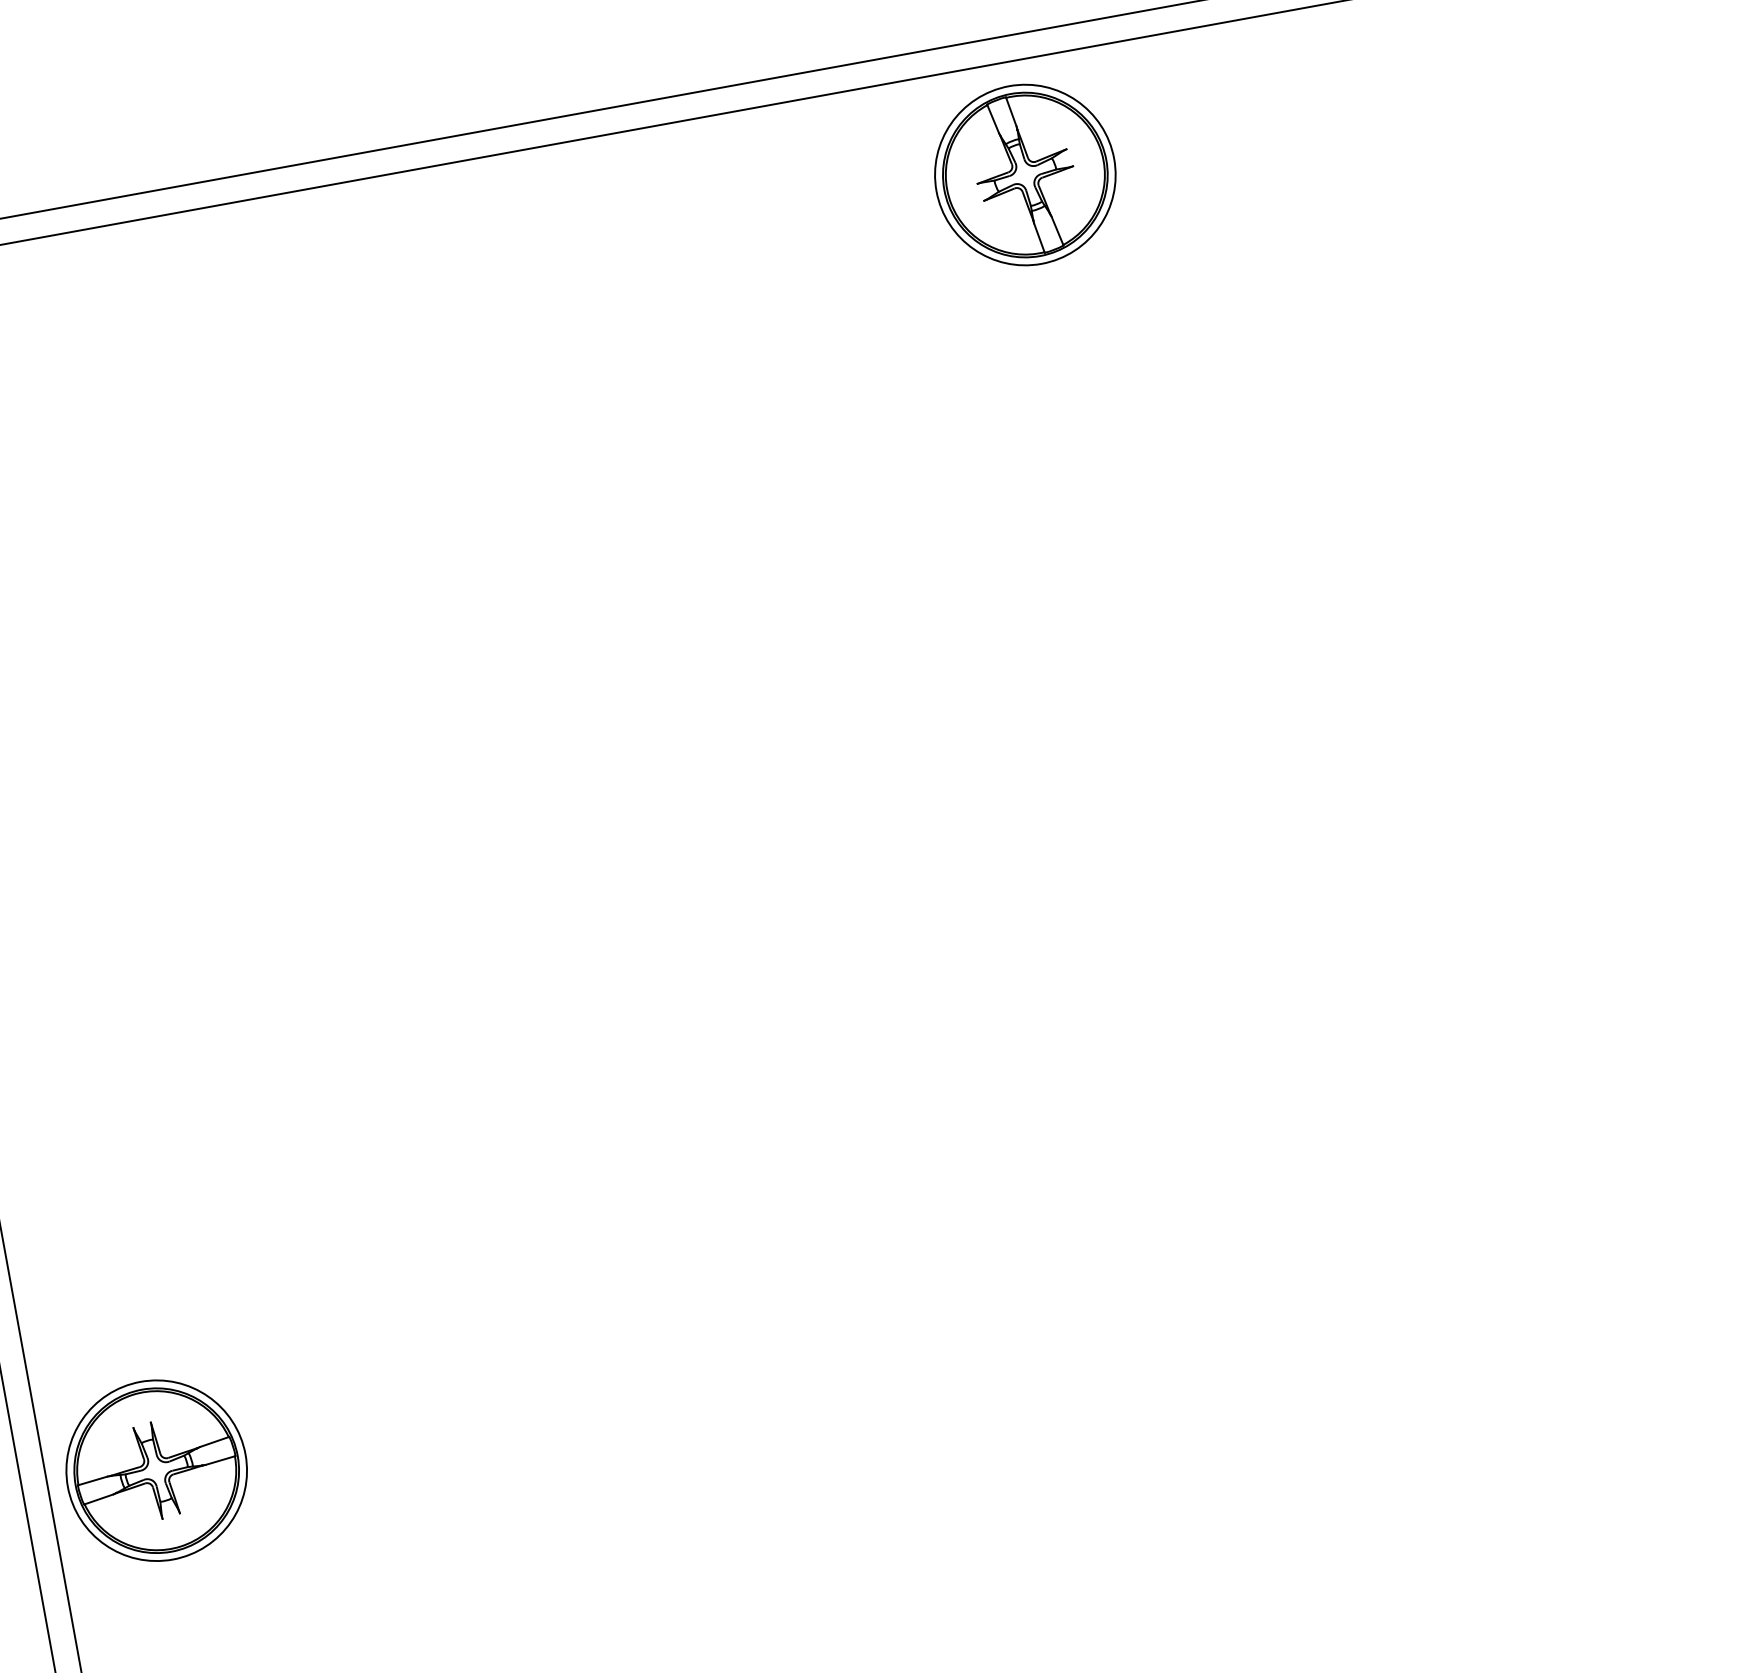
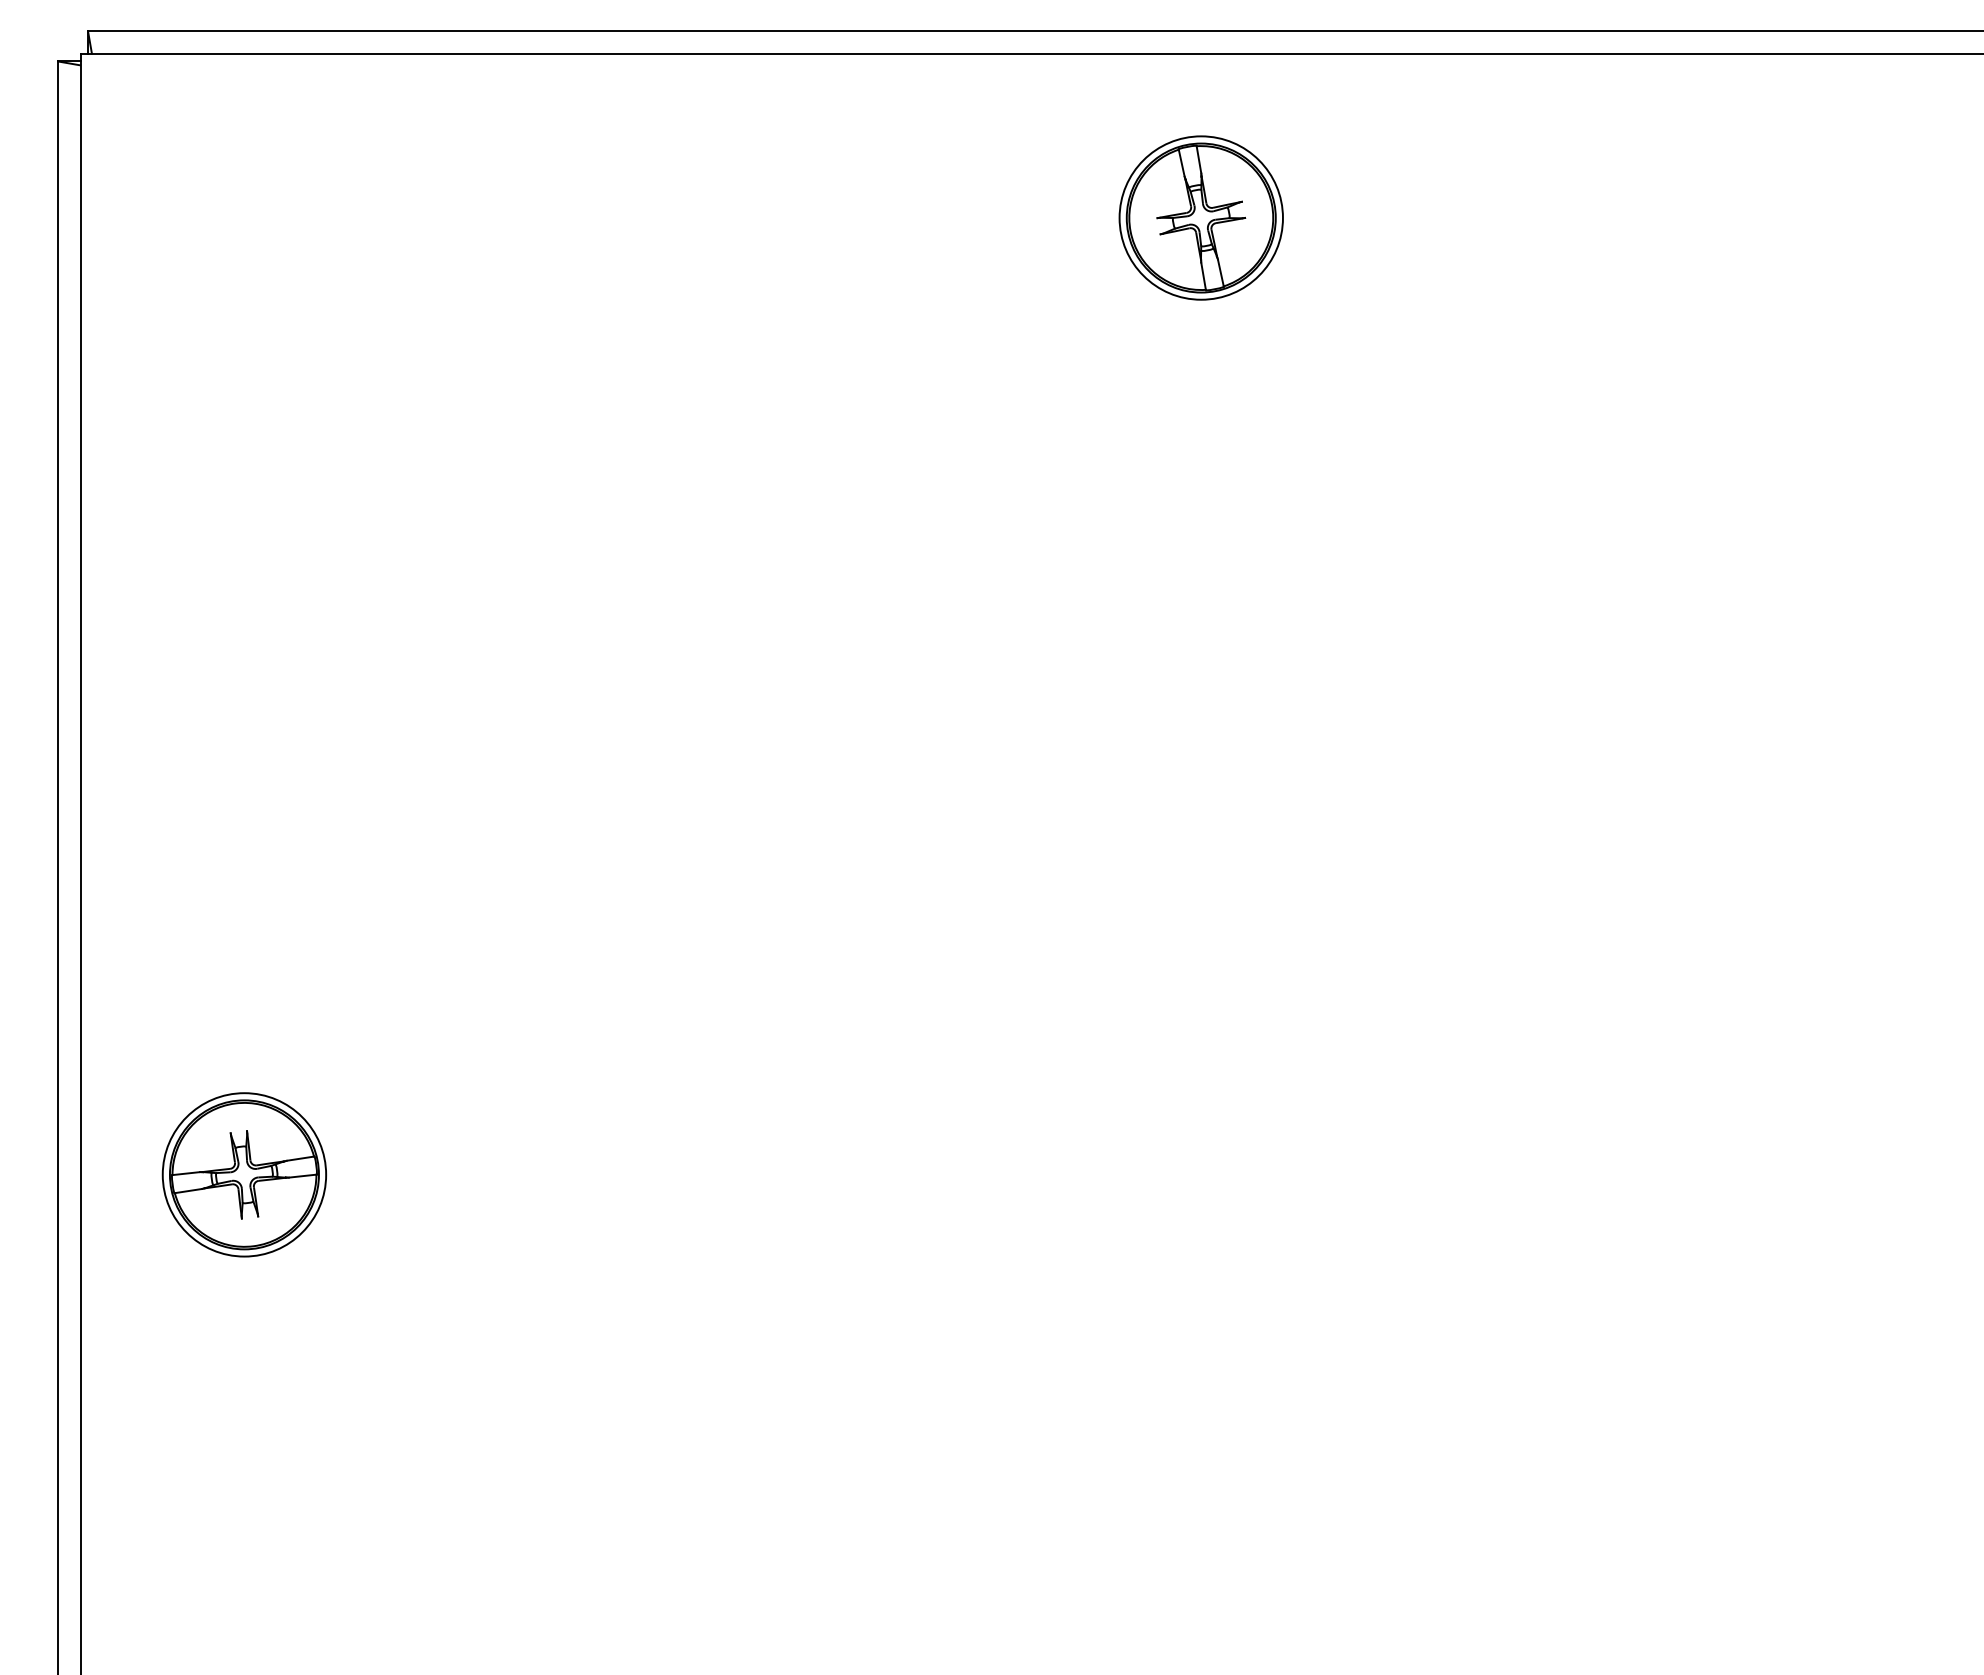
part: (1024, 174) -> (1200, 217), moved
part: (156, 1470) -> (244, 1174), moved

